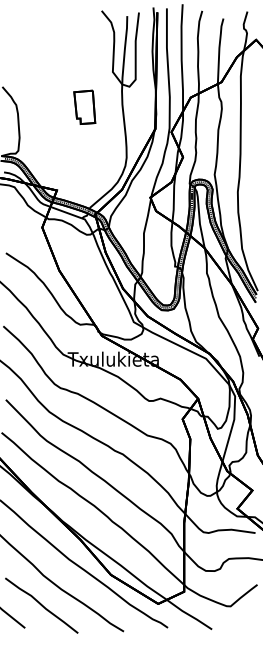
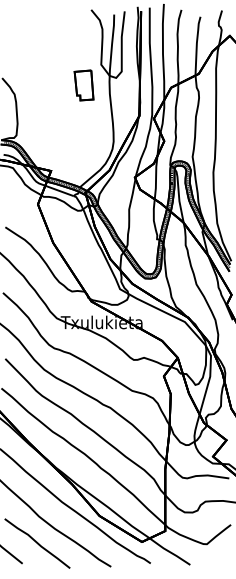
part: (84, 107) -> (83, 85), moved

